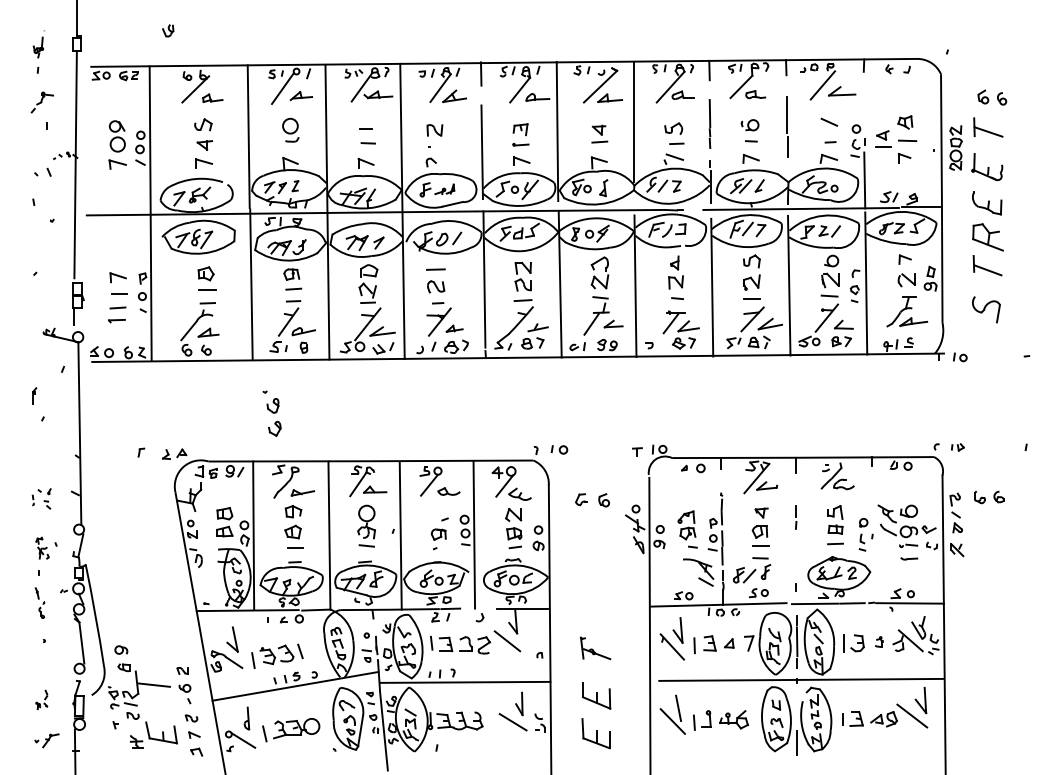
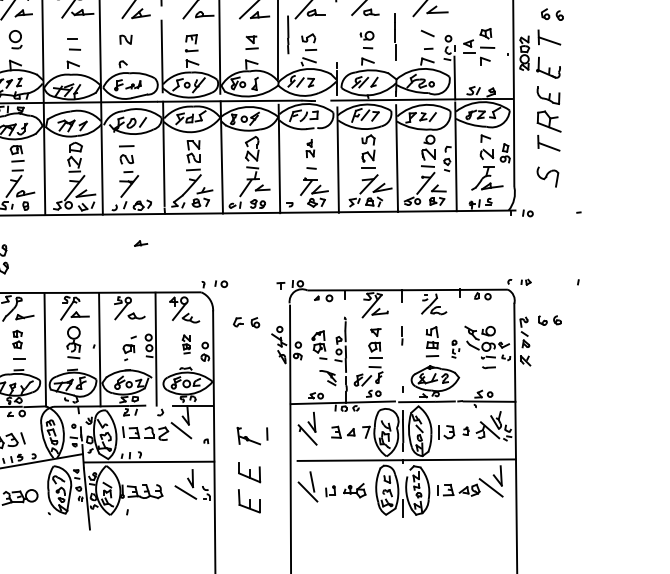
part: (709, 123) -> (287, 34), moved
part: (675, 272) -> (310, 148), size x0.7
part: (454, 328) -> (140, 243), moved
part: (293, 522) -> (17, 339), size x0.7
part: (513, 528) -> (186, 344), size x0.6
part: (865, 534) -> (455, 348), size x0.7
part: (698, 572) -> (327, 378), size x0.7
line: (694, 645) -> (267, 433), moved
part: (702, 720) -> (330, 491), size x0.7

